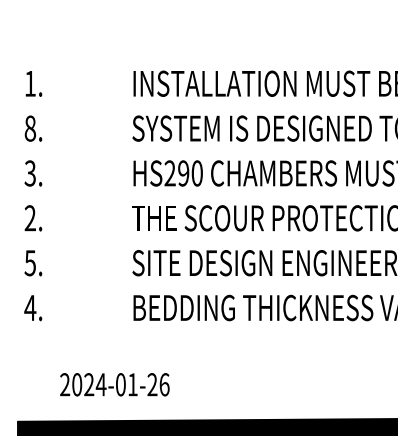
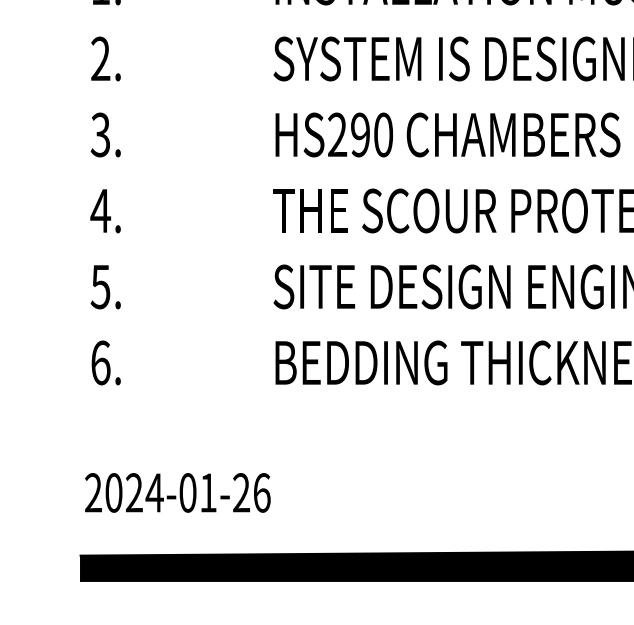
text: (30, 128) -> (100, 58), 8. -> 2.
text: (30, 218) -> (100, 211), 2. -> 4.
text: (30, 307) -> (100, 362), 4. -> 6.
text: (114, 384) -> (177, 492), moved

